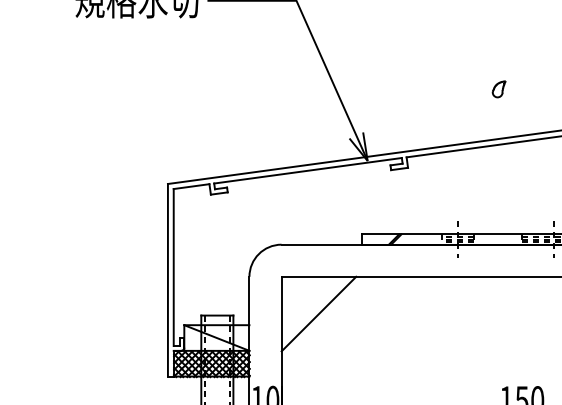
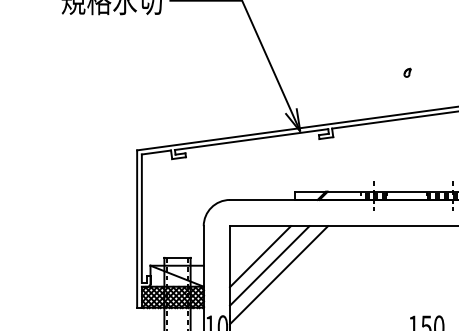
part: (498, 88) -> (407, 72), size x0.62
line: (329, 324) -> (269, 265), added
line: (342, 337) -> (279, 275), added

